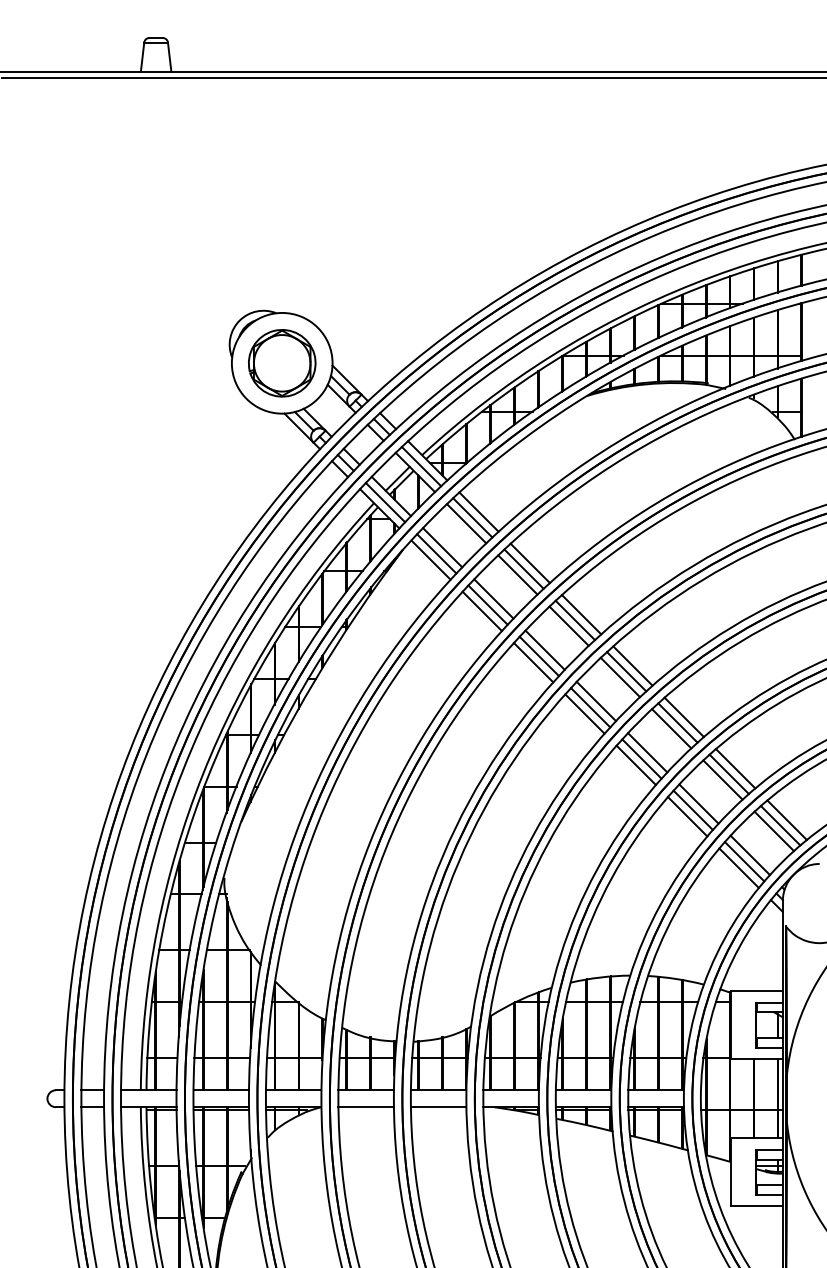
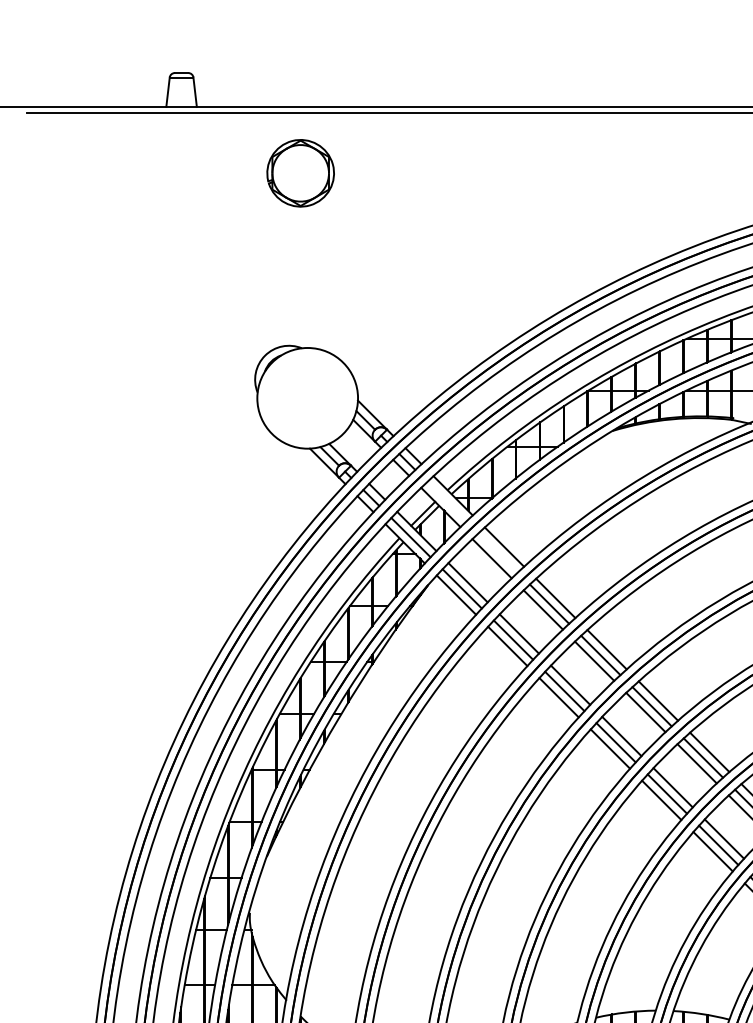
part: (282, 363) -> (300, 173), moved
line: (421, 466) -> (446, 501), removed
line: (472, 517) -> (497, 552), removed

